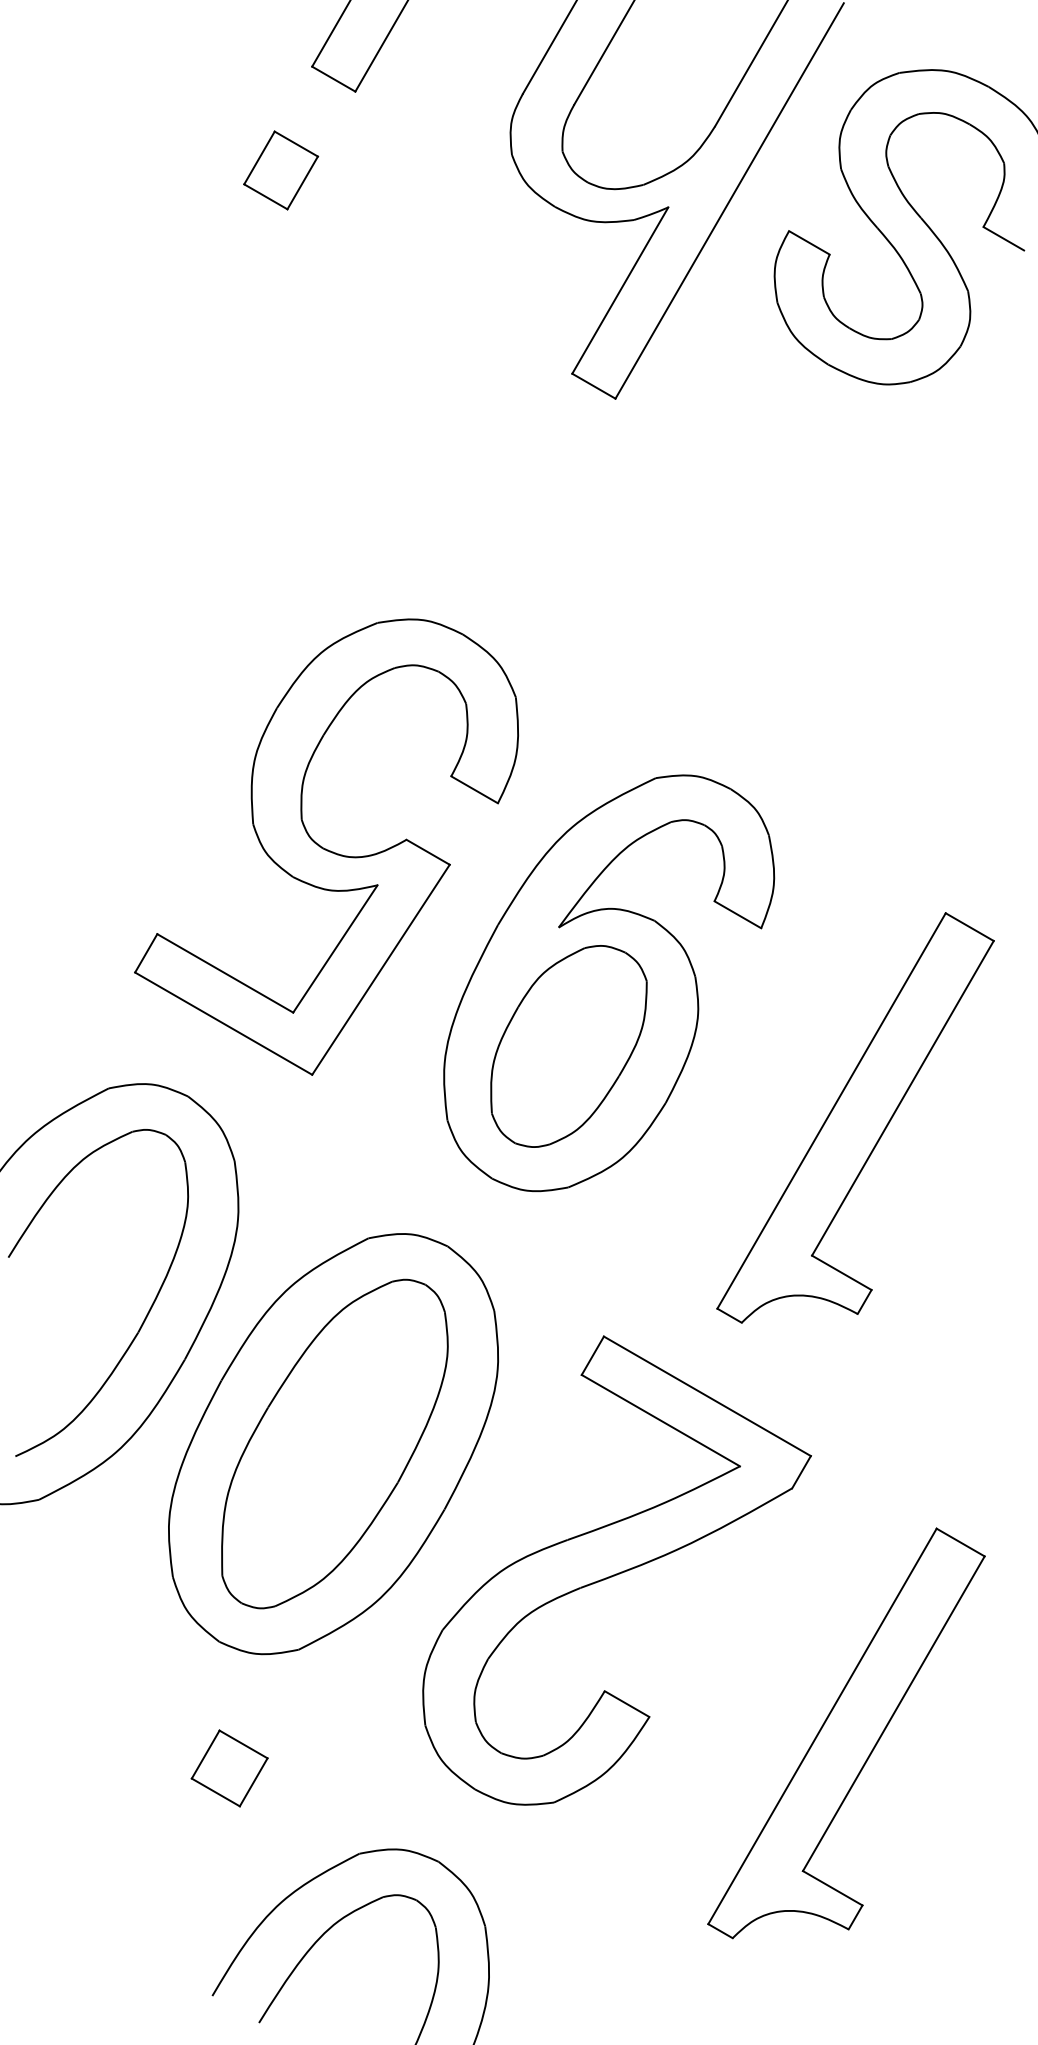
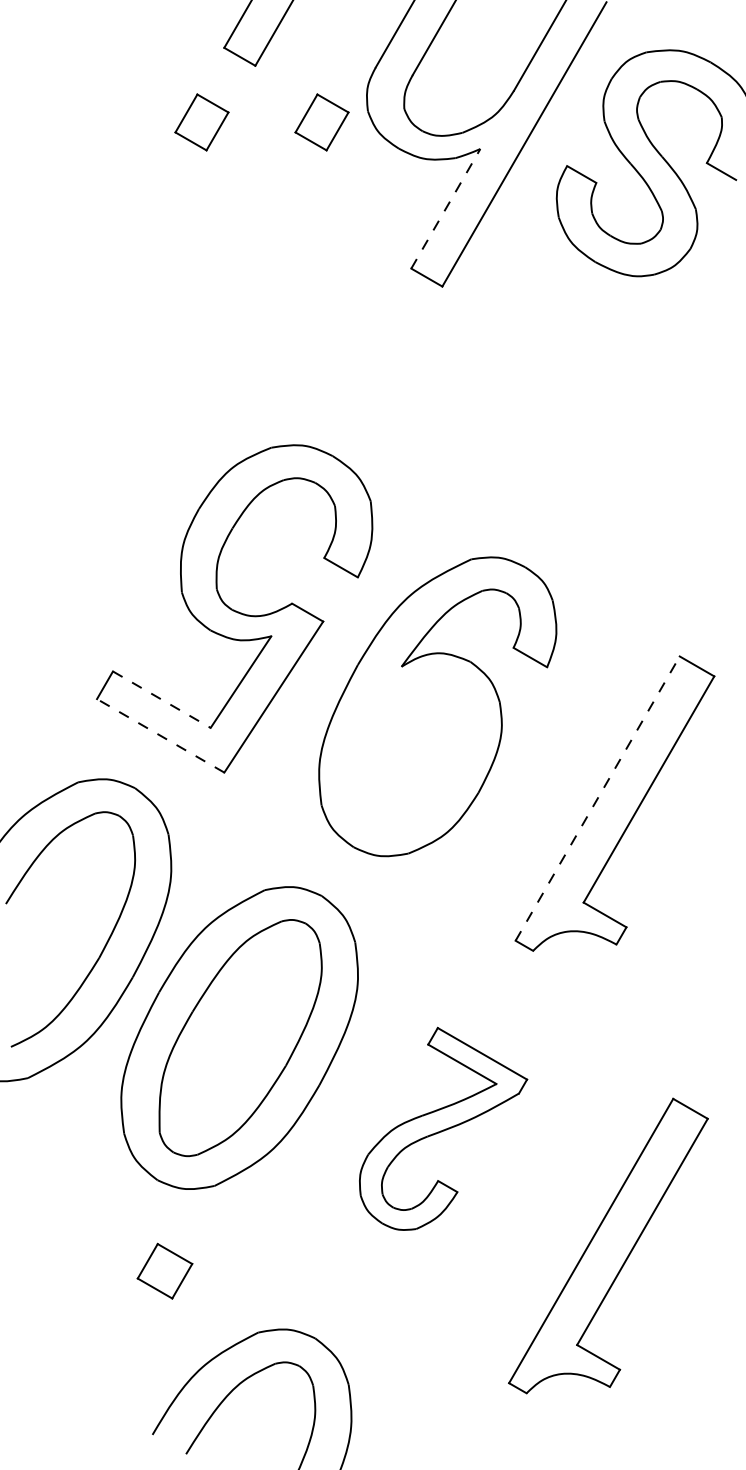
part: (448, 170) -> (322, 122), added
line: (620, 290) -> (445, 208), solid -> dashed
line: (225, 973) -> (162, 699), solid -> dashed
line: (223, 1023) -> (160, 735), solid -> dashed
part: (568, 1046) -> (408, 752), removed
line: (831, 1110) -> (597, 798), solid -> dashed
part: (616, 1570) -> (443, 1128), size x0.6

